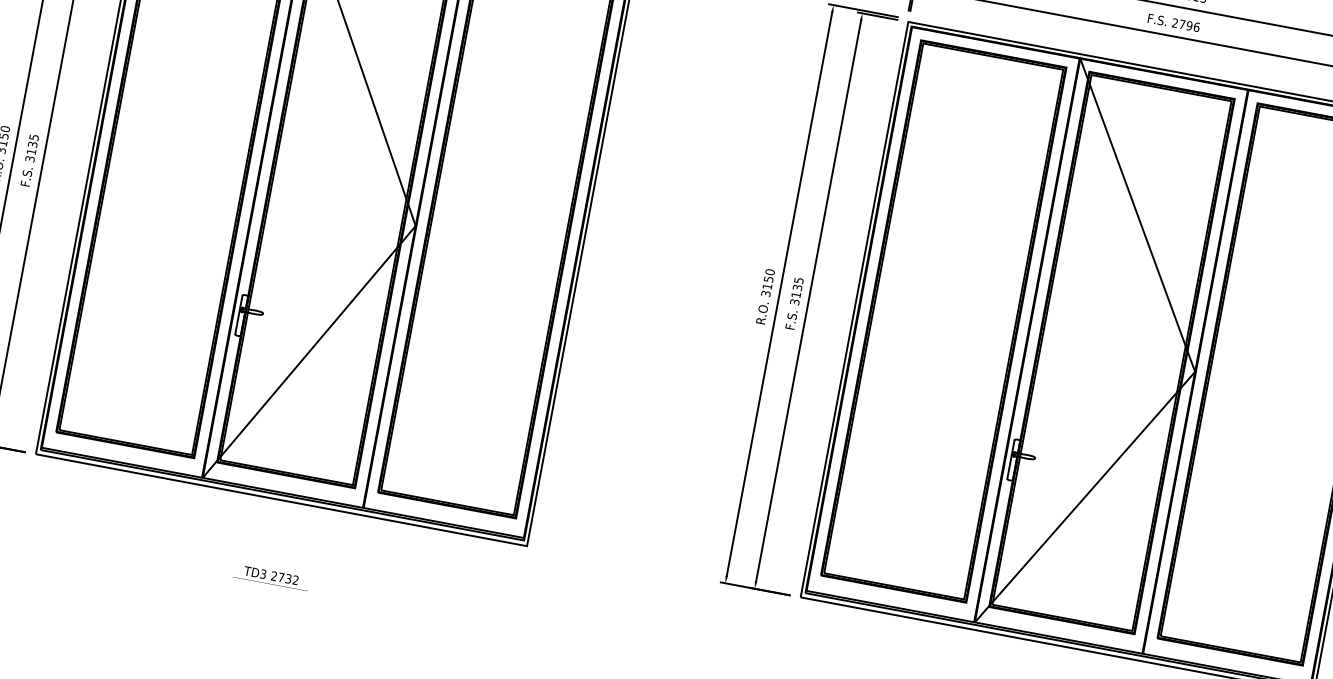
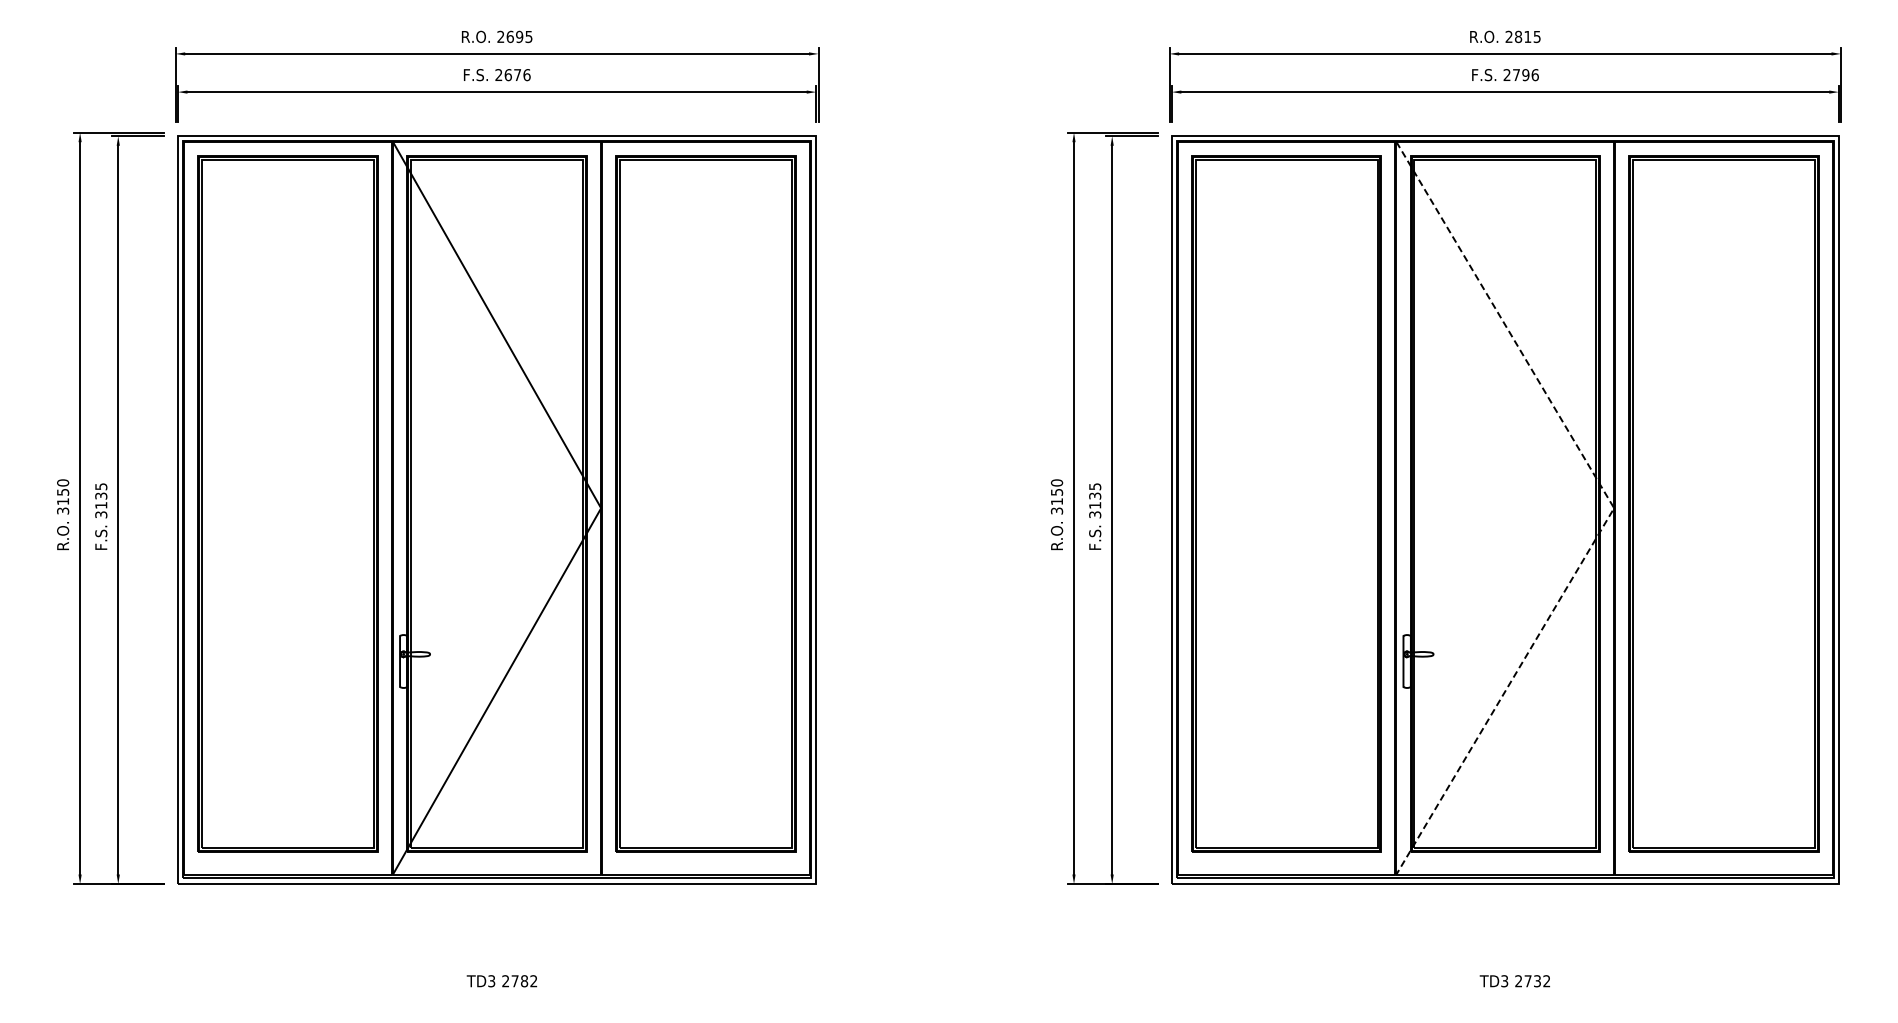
line: (1195, 372) -> (1614, 508), solid -> dashed
text: (288, 579) -> (524, 981), 2732 -> 2782

